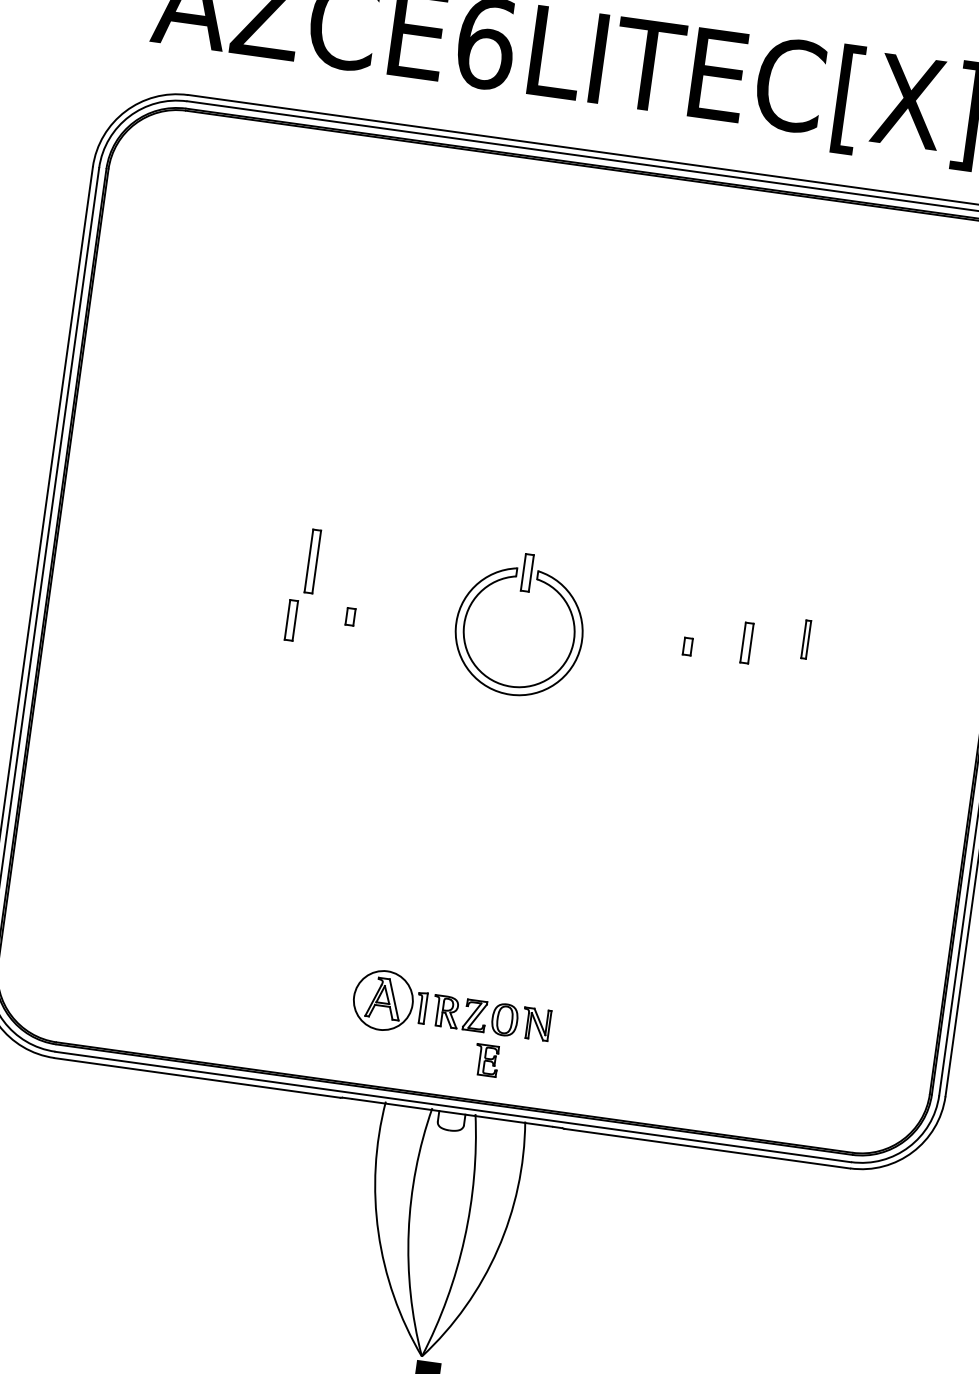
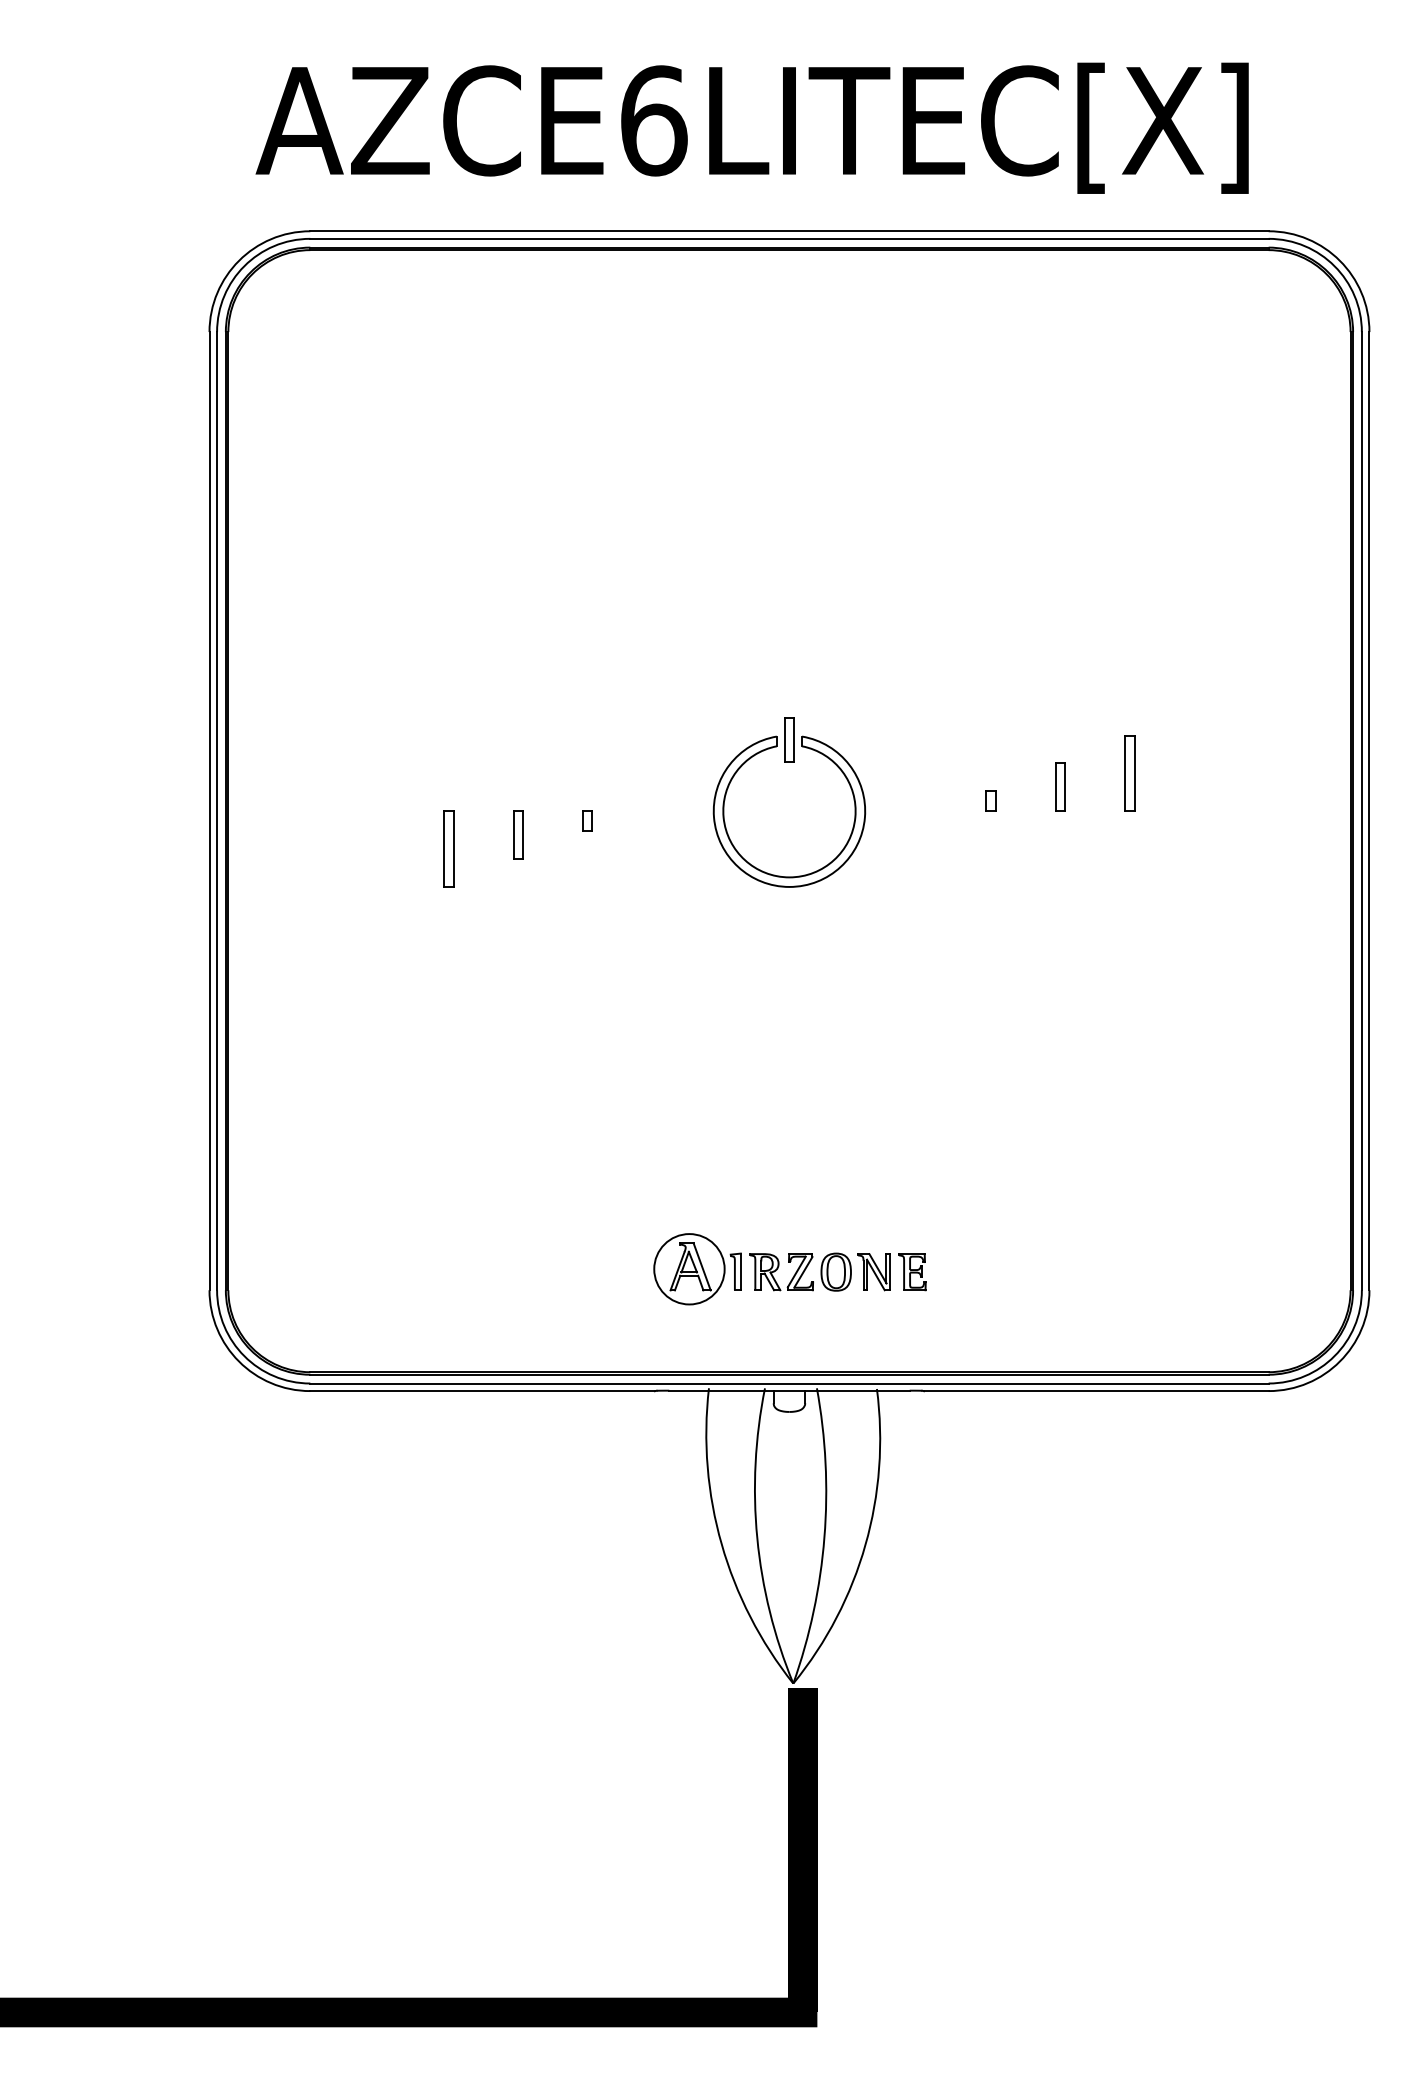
part: (312, 561) -> (448, 848), moved
part: (805, 639) -> (1129, 773), size x1.67
part: (486, 1060) -> (912, 1272), moved

